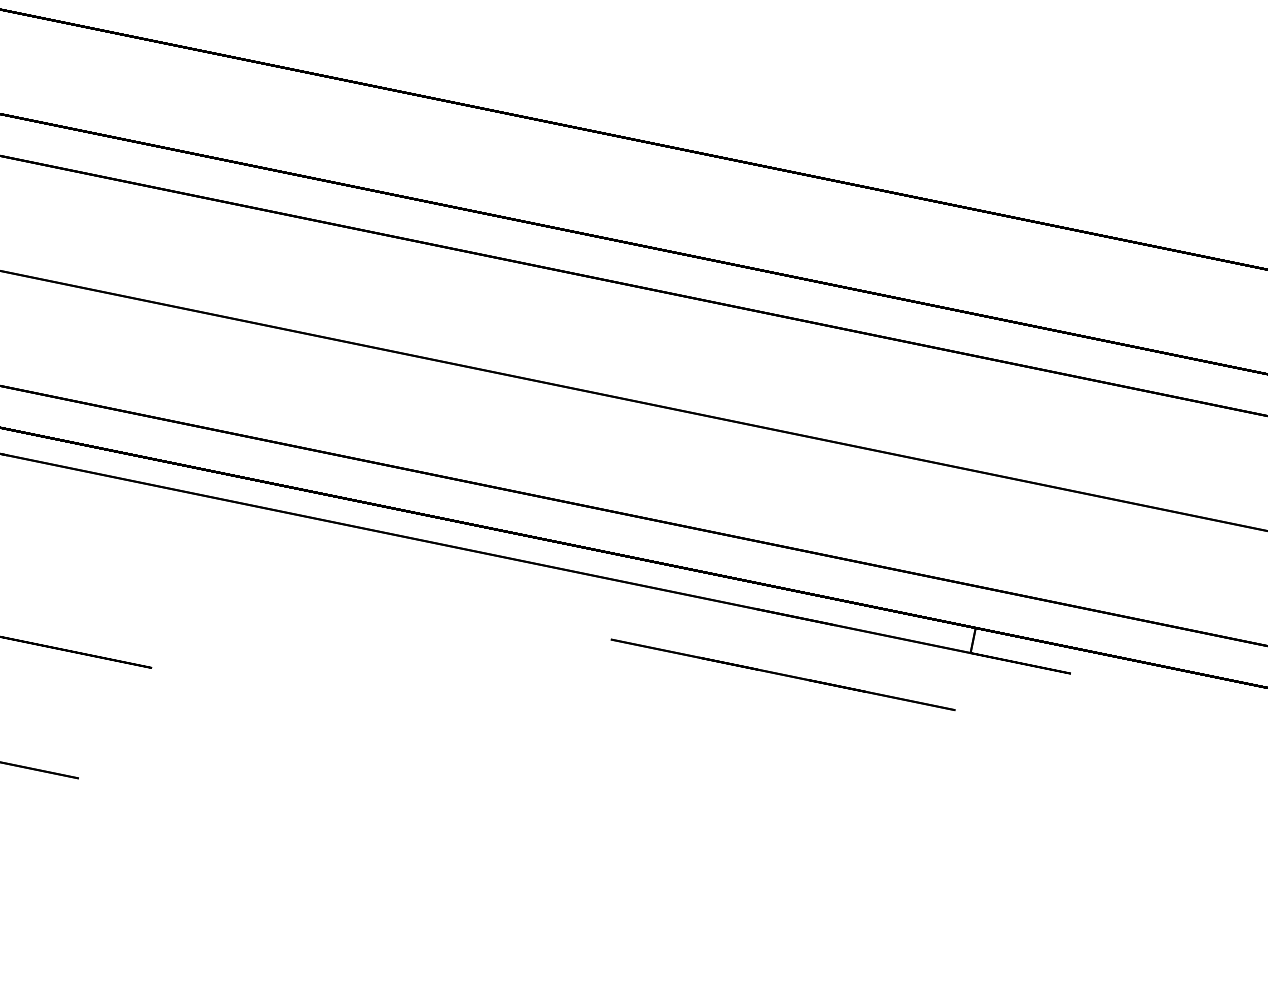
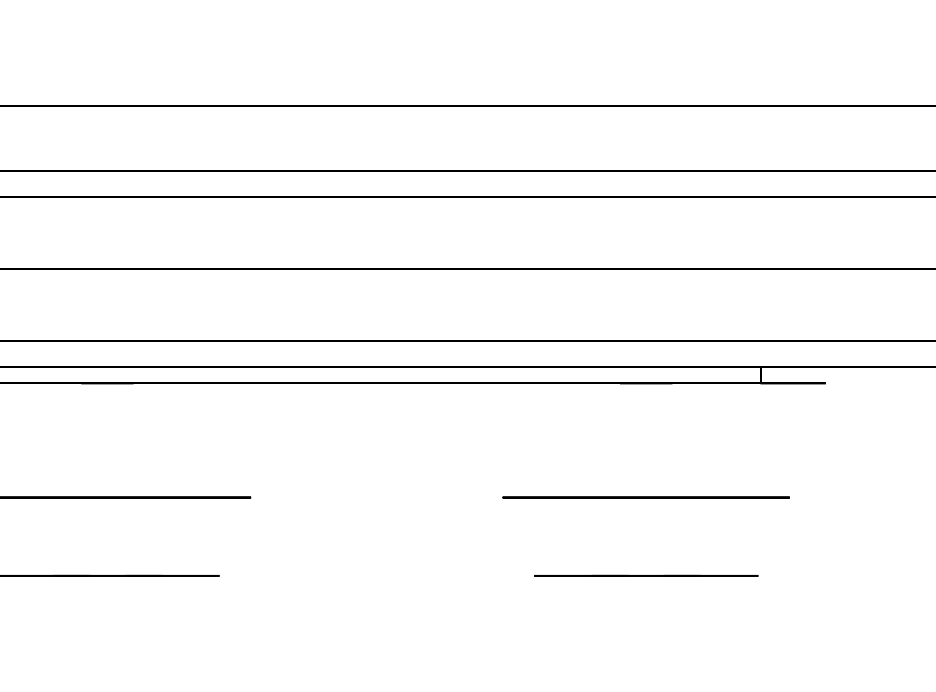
line: (783, 674) -> (646, 575), moved
circle: (757, 792) -> (645, 497), added

